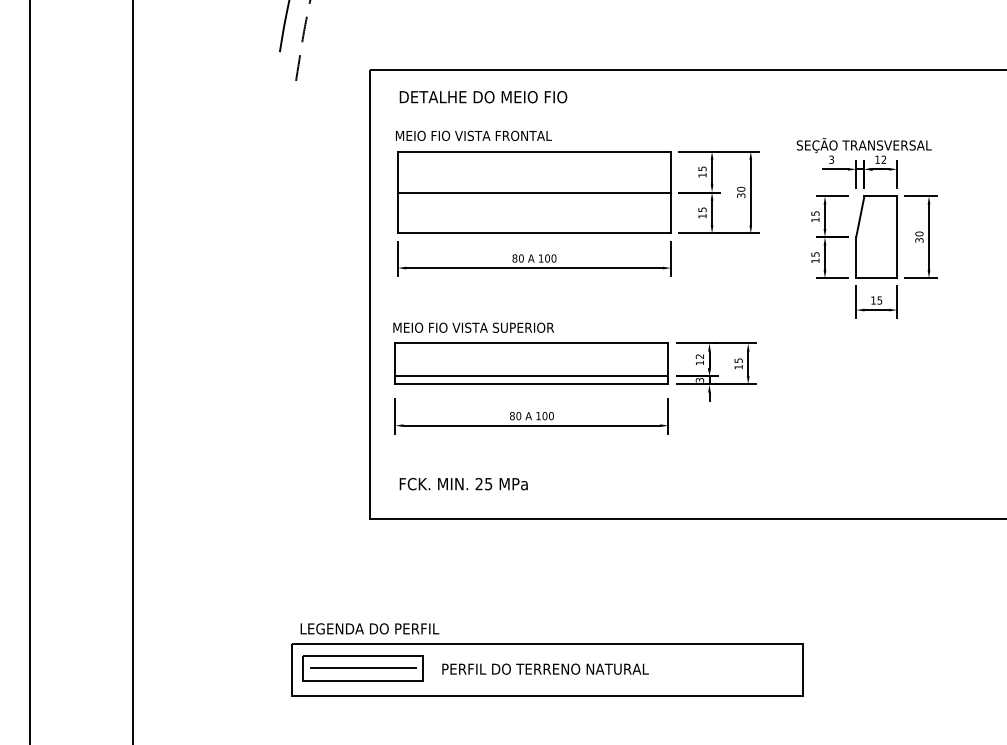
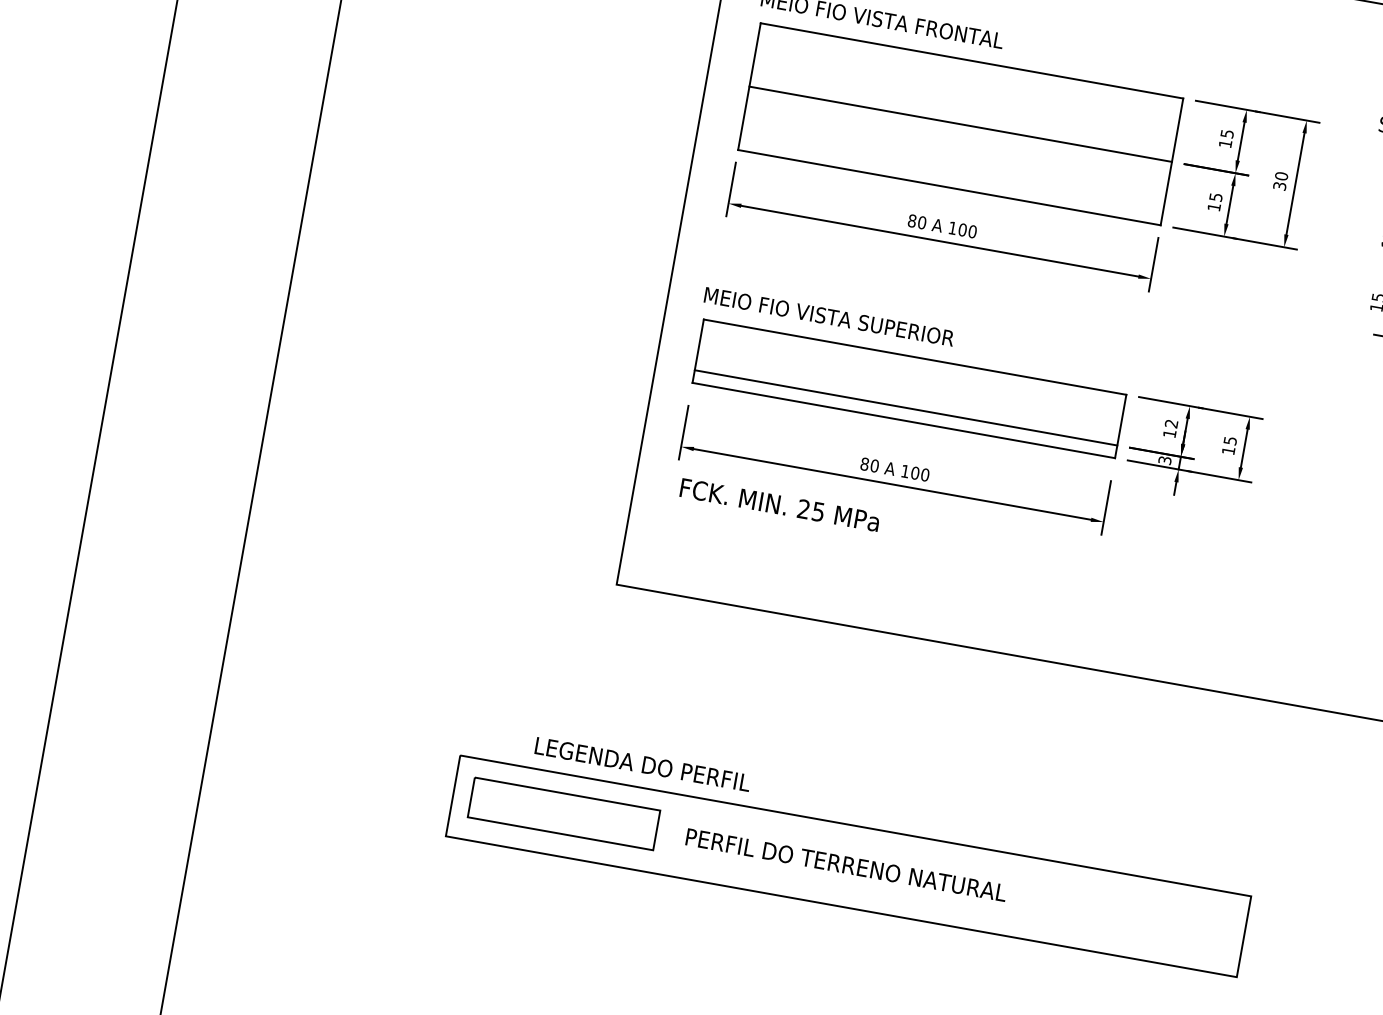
text: (463, 484) -> (779, 505), moved
text: (369, 628) -> (642, 763), moved
line: (363, 667) -> (565, 812), removed

